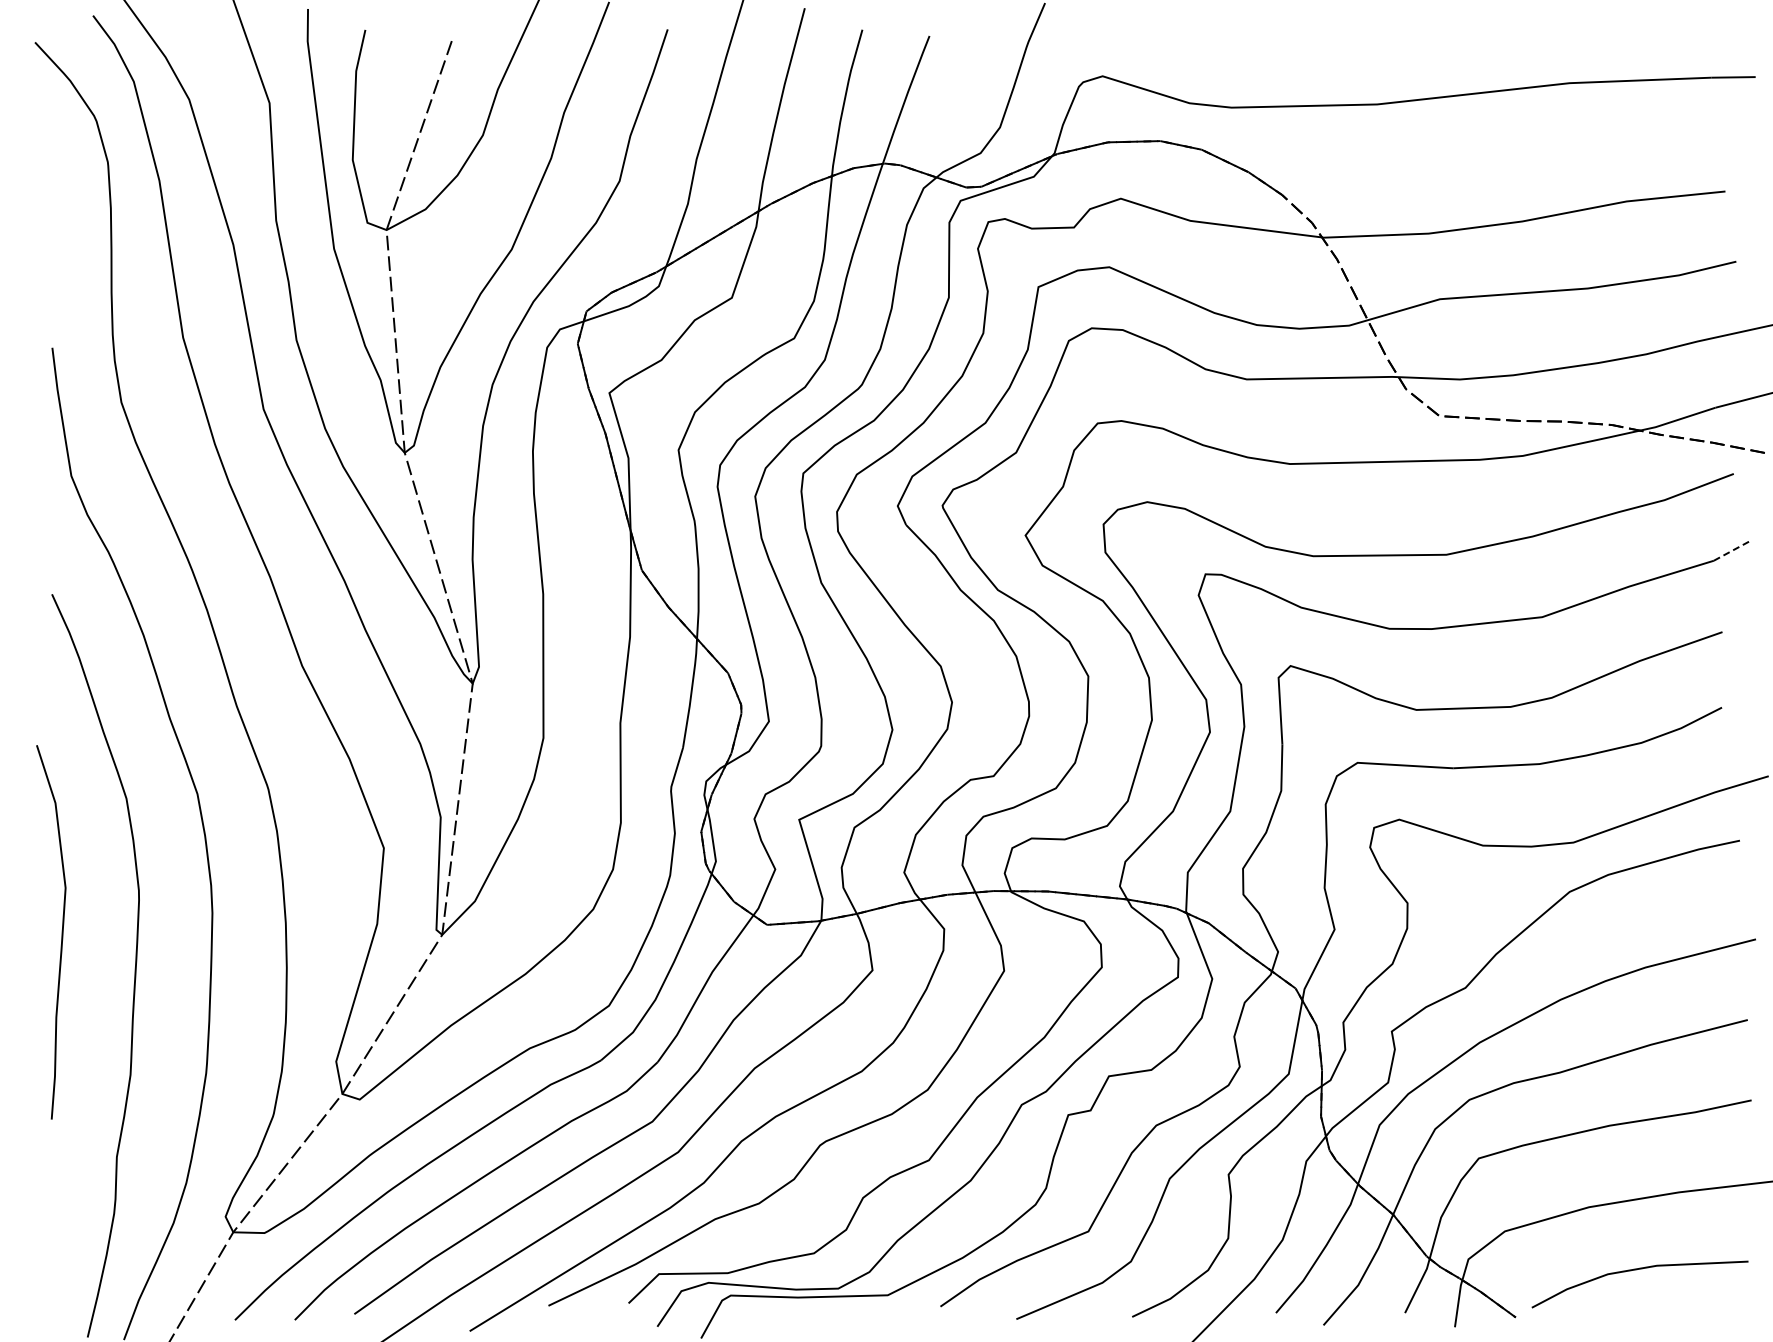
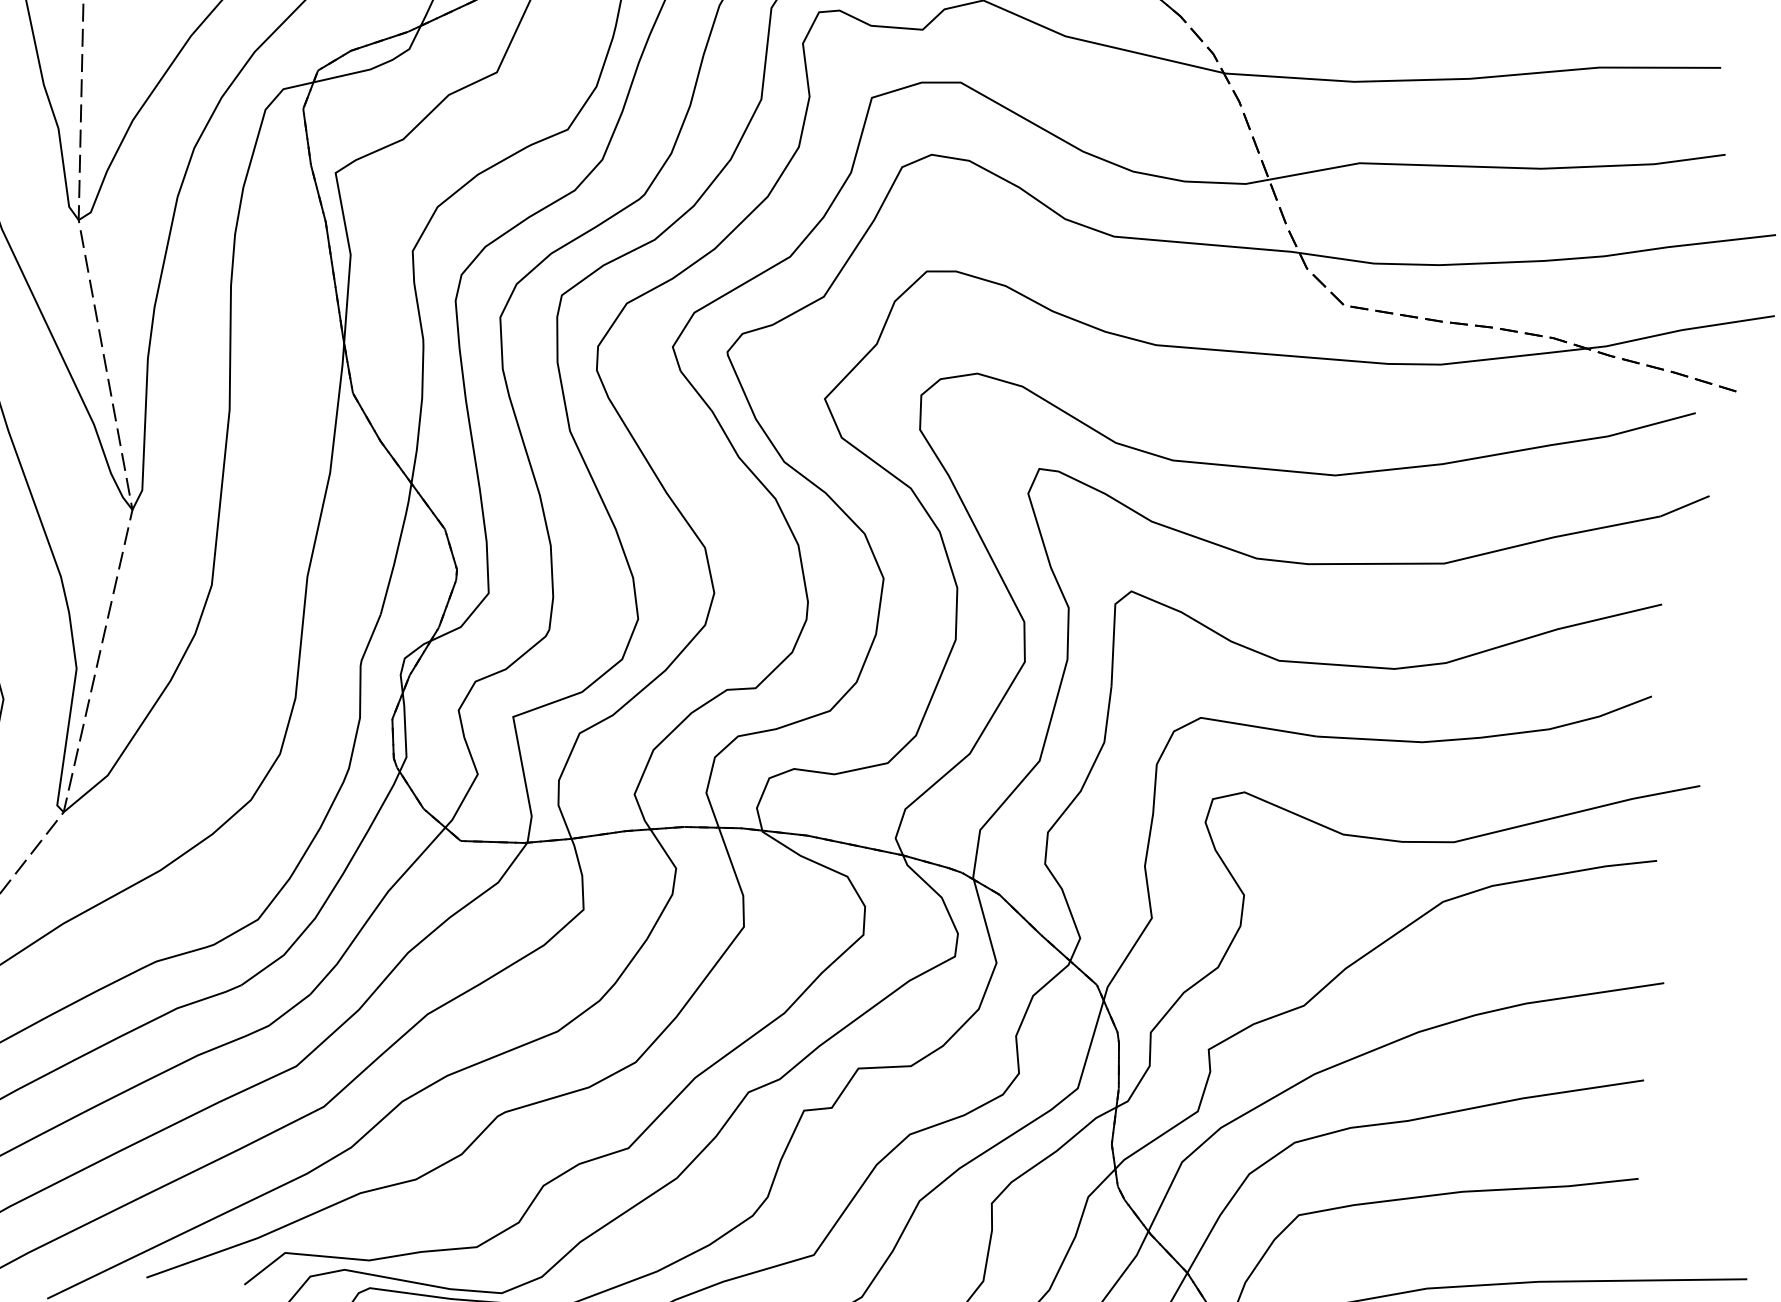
line: (1732, 550) -> (1684, 506), dashed -> solid

